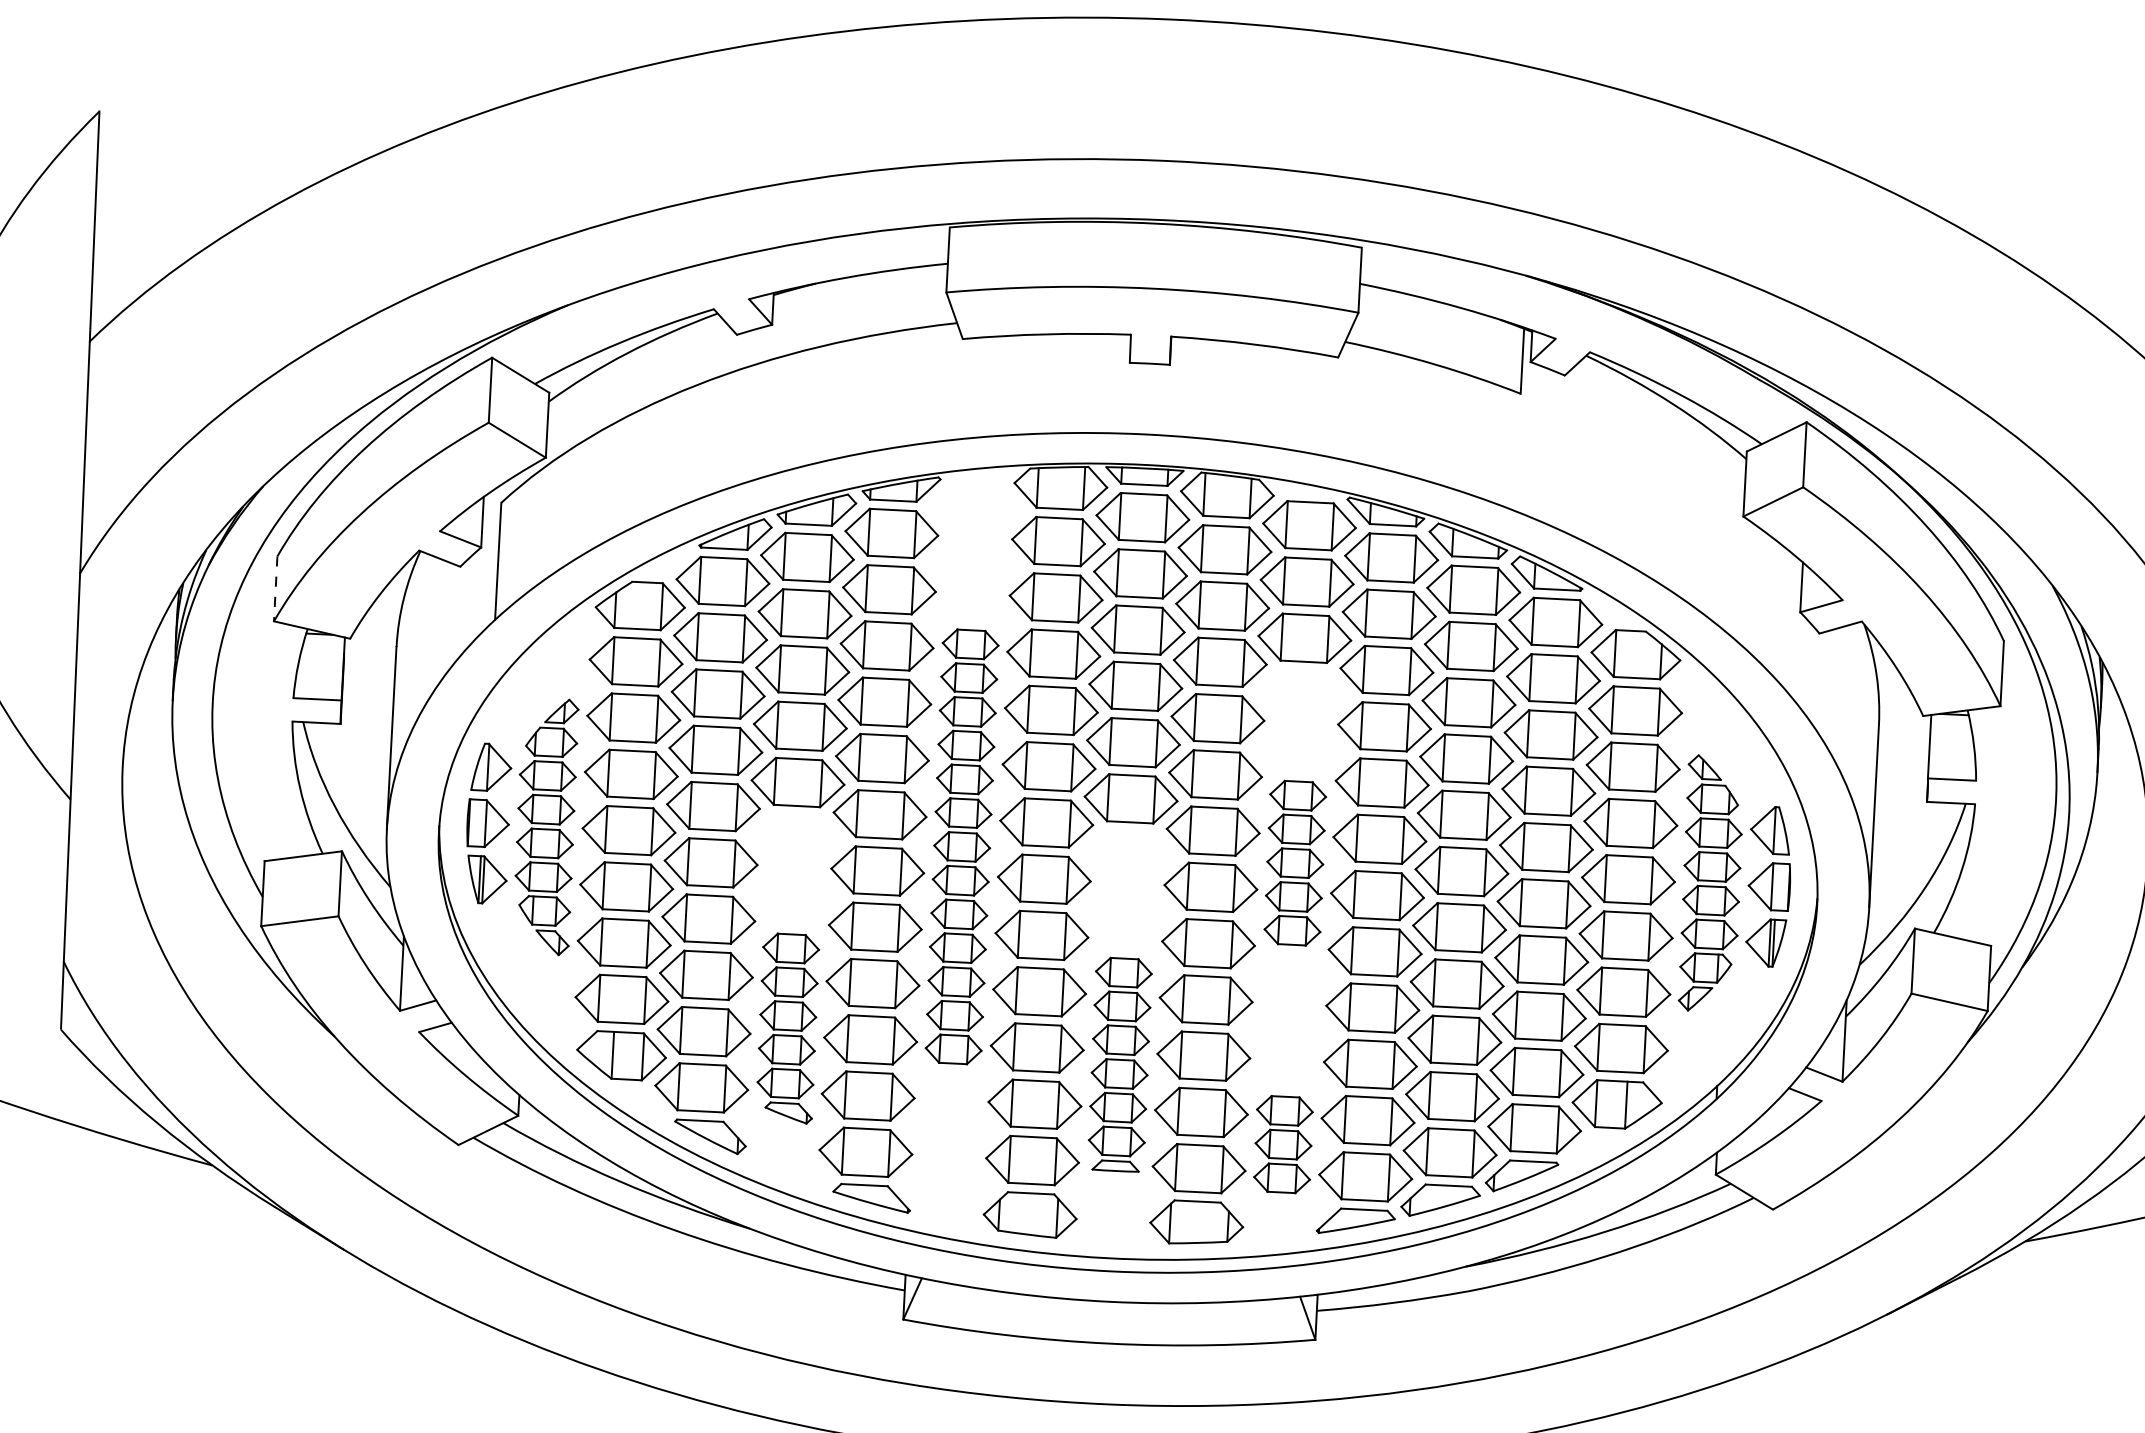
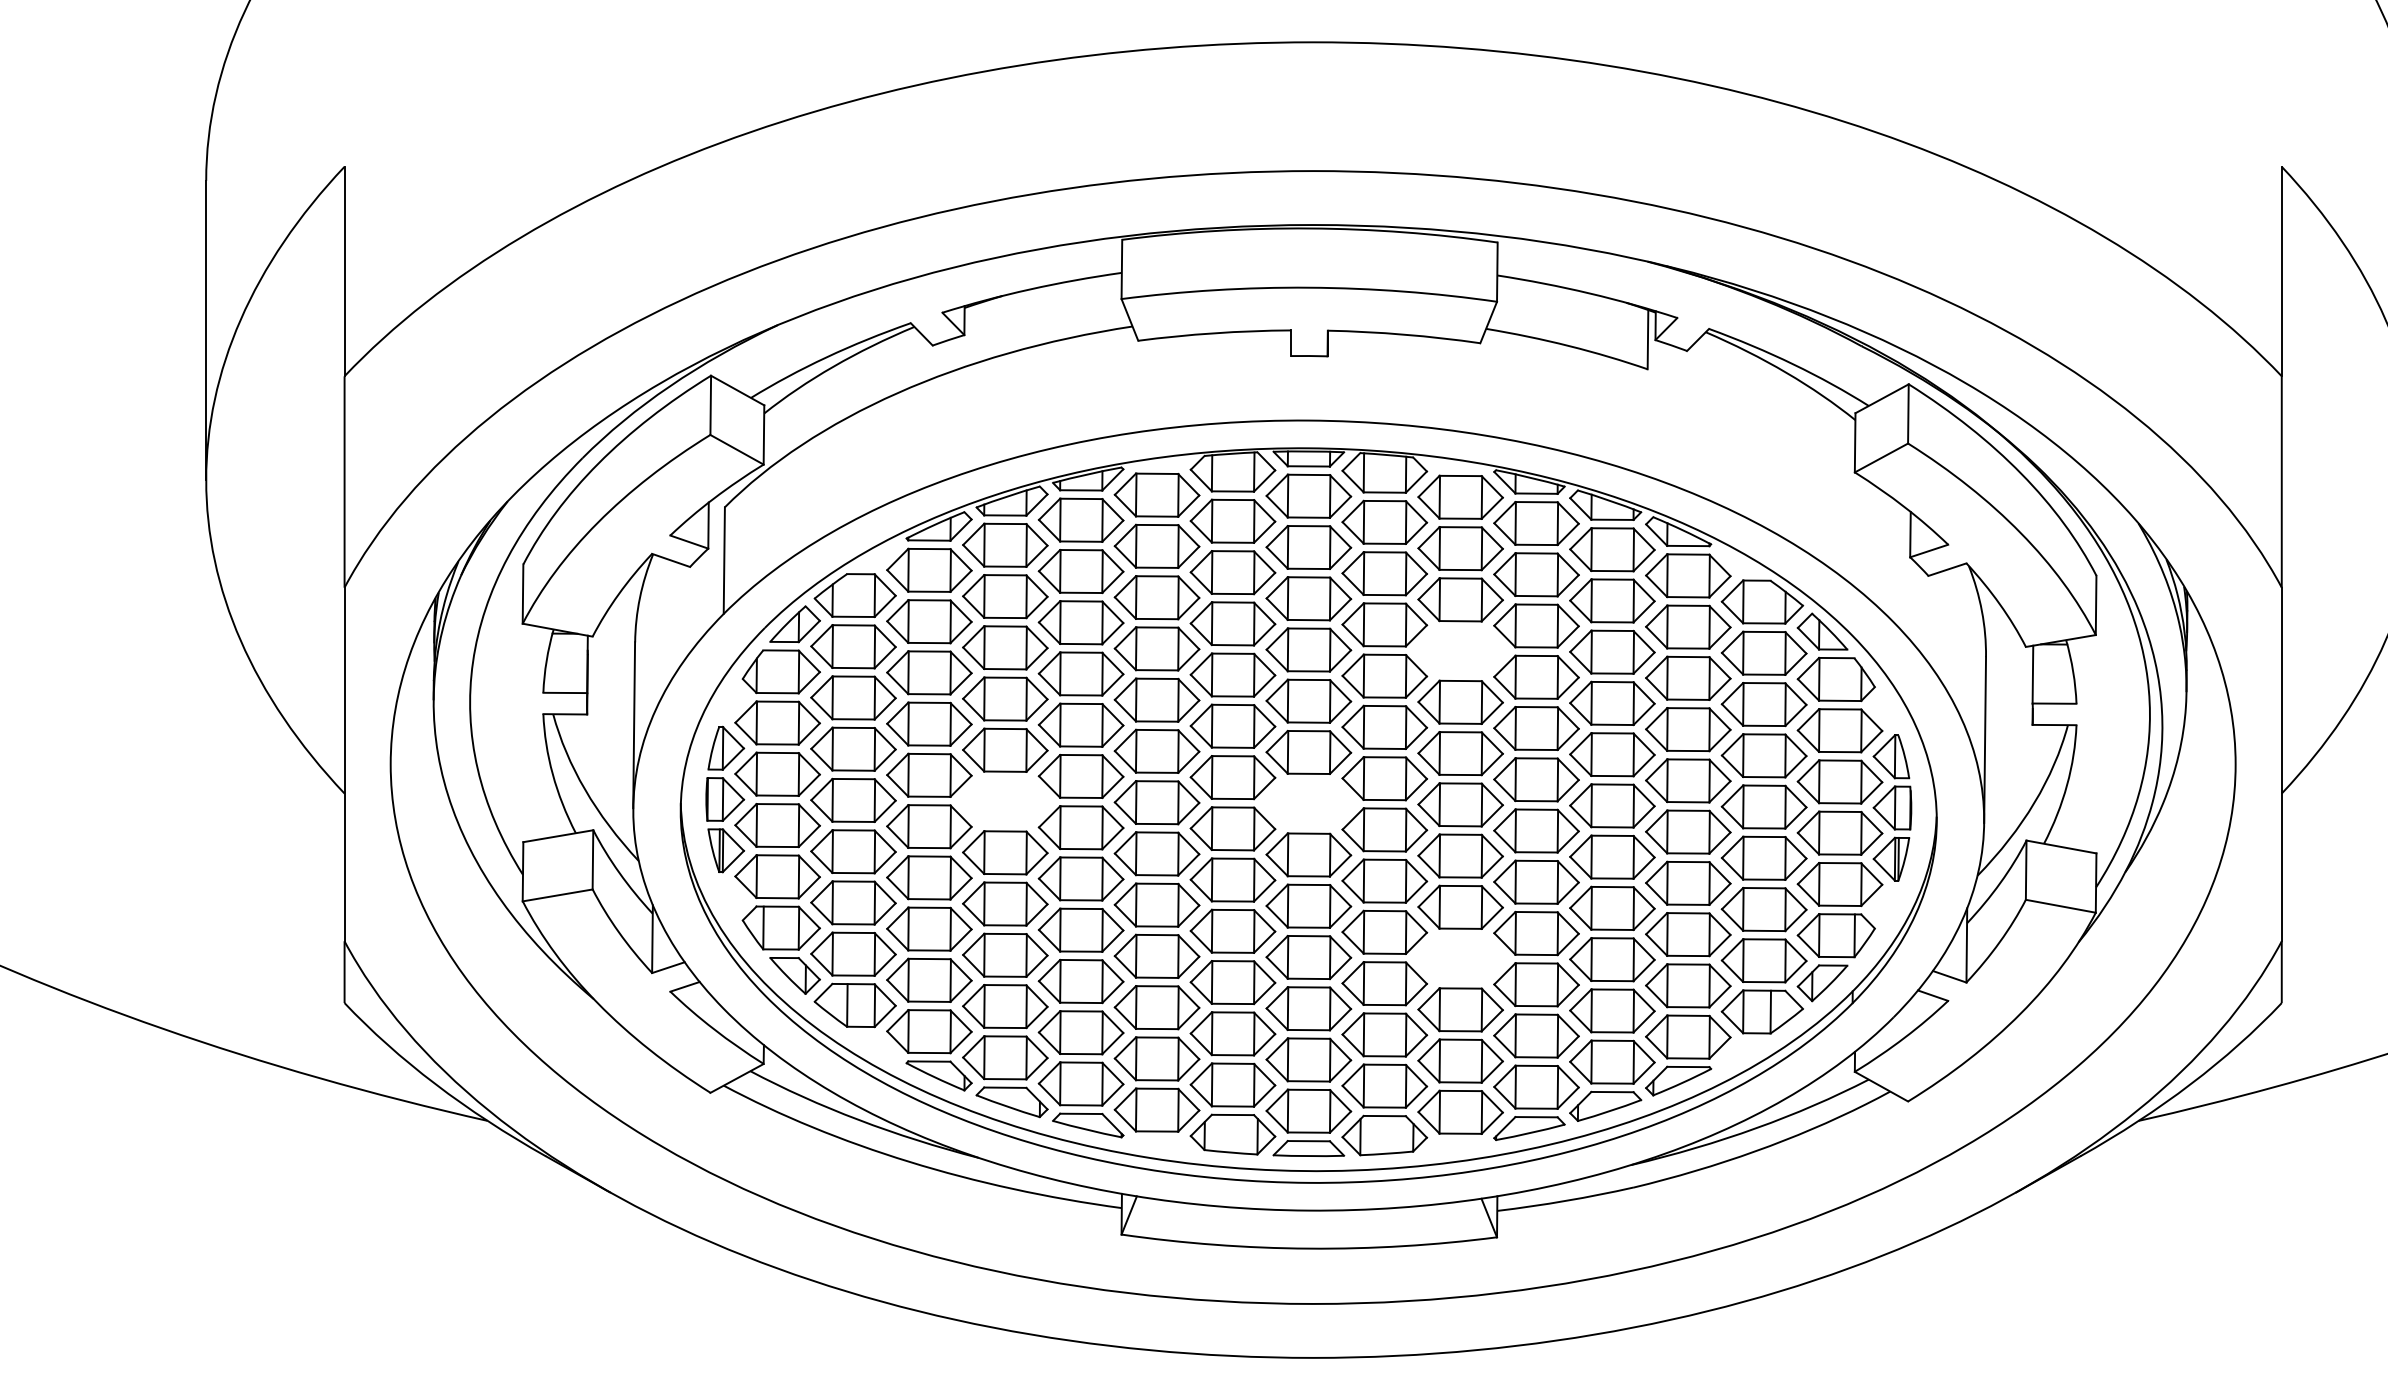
line: (276, 589) -> (523, 594), dashed -> solid
part: (545, 826) -> (777, 799), size x1.67
part: (961, 846) -> (1156, 802), size x1.67
part: (1295, 862) -> (1460, 804), size x1.67
part: (1711, 883) -> (1839, 807), size x1.67
part: (787, 1028) -> (1005, 974), size x1.67
part: (1119, 1064) -> (1308, 994), size x1.67
part: (1283, 1144) -> (1460, 1060), size x1.67

